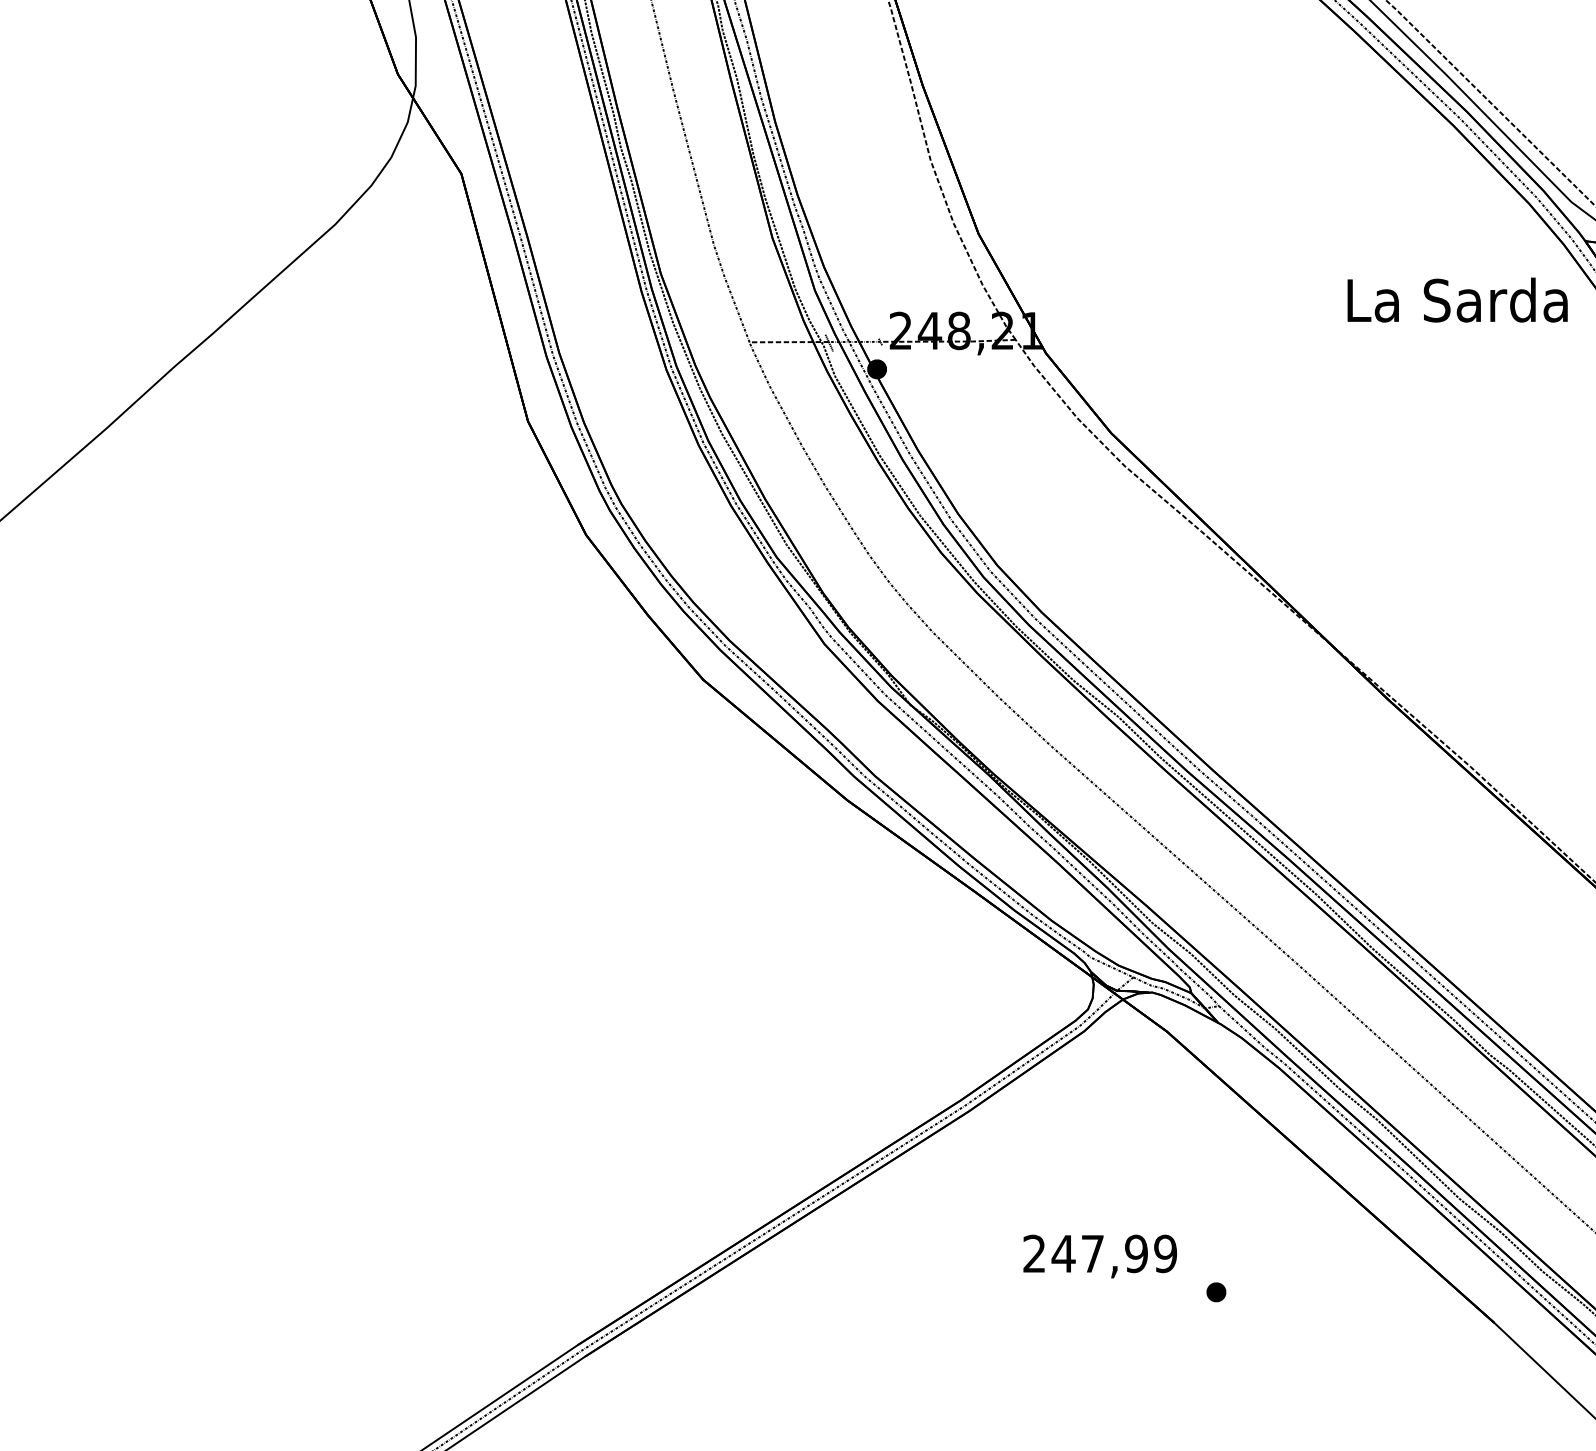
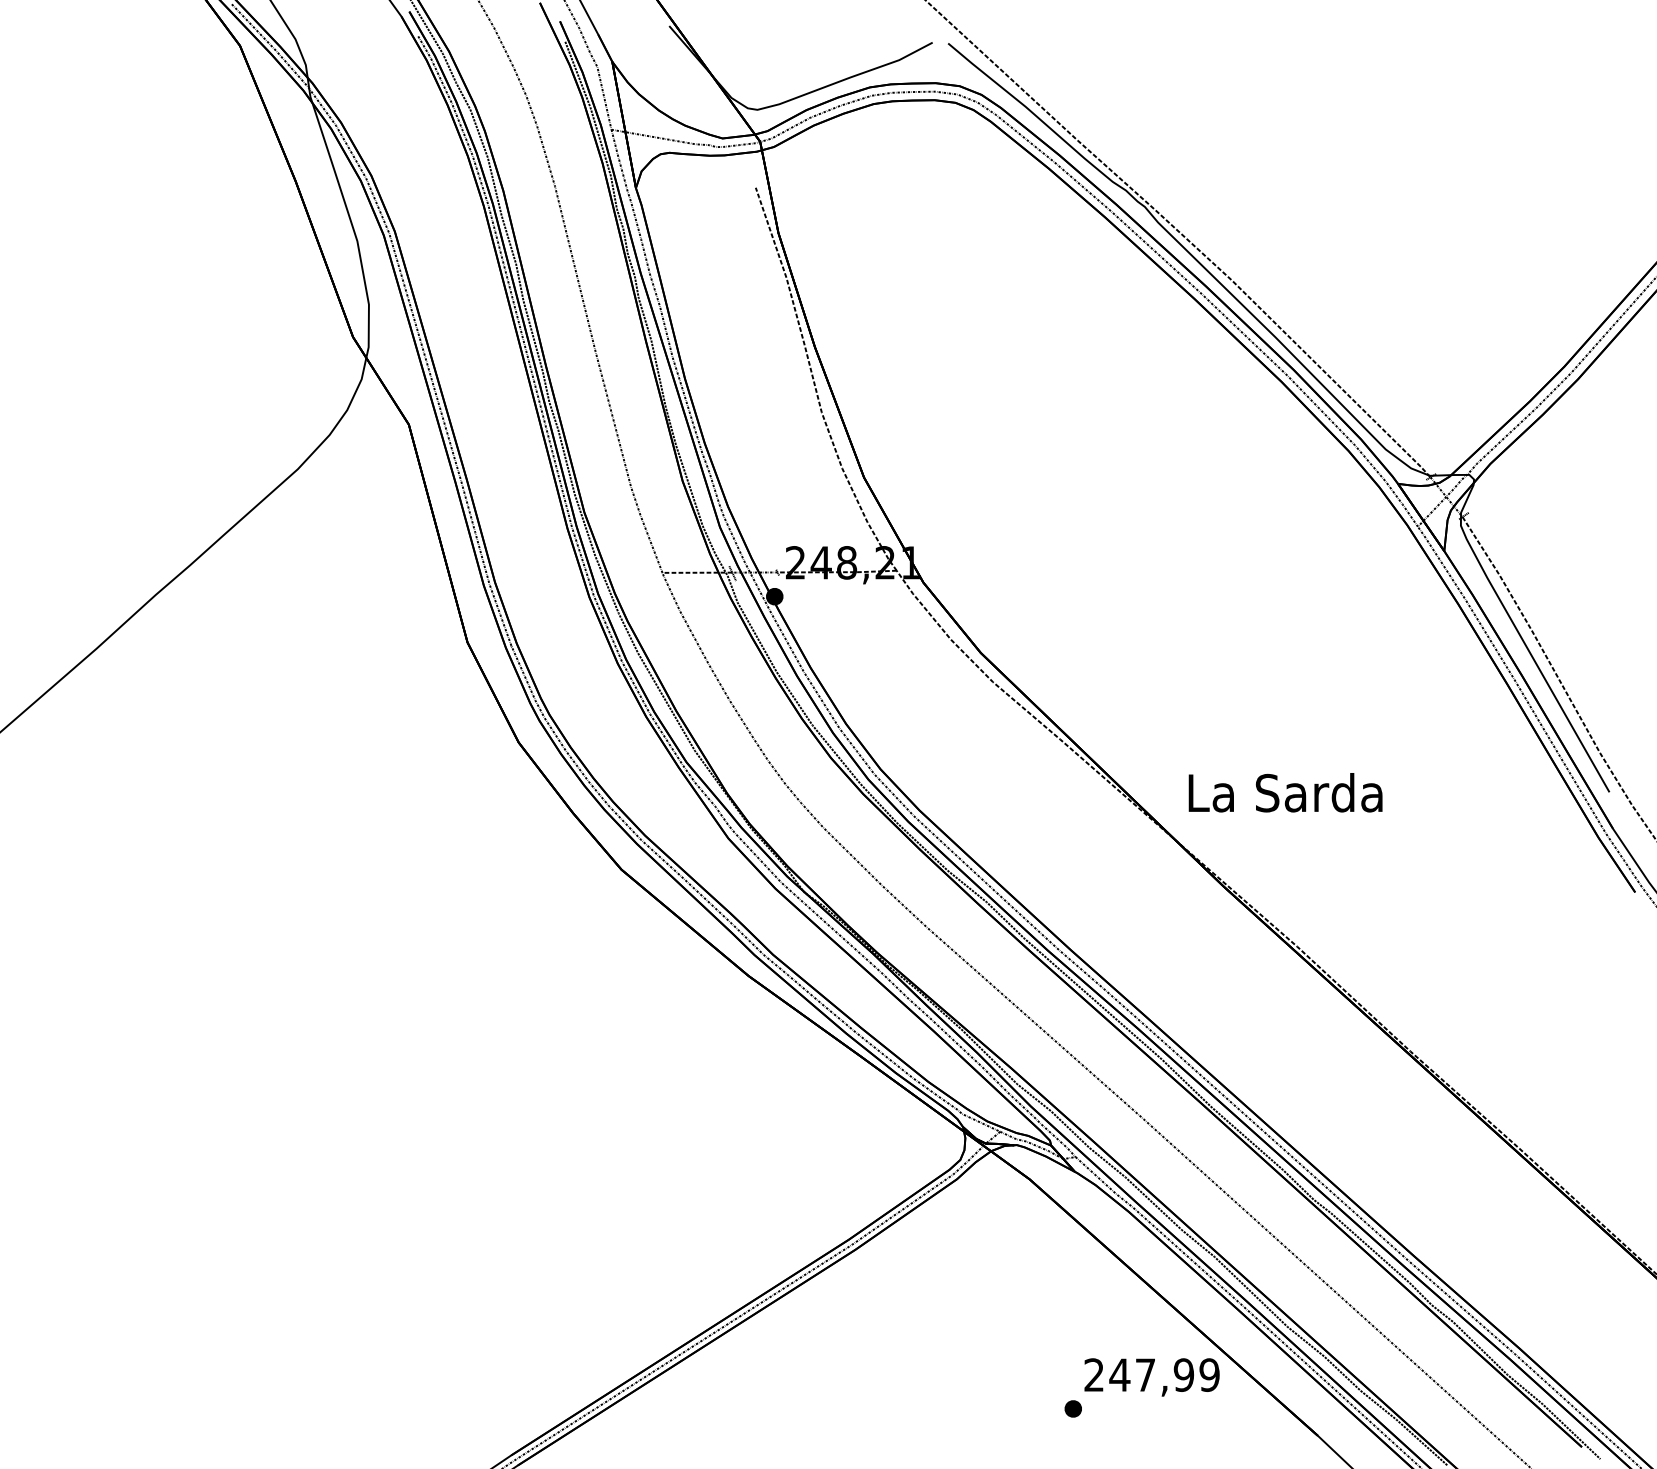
text: (1457, 299) -> (1285, 792), moved
text: (1099, 1256) -> (1151, 1377), moved

